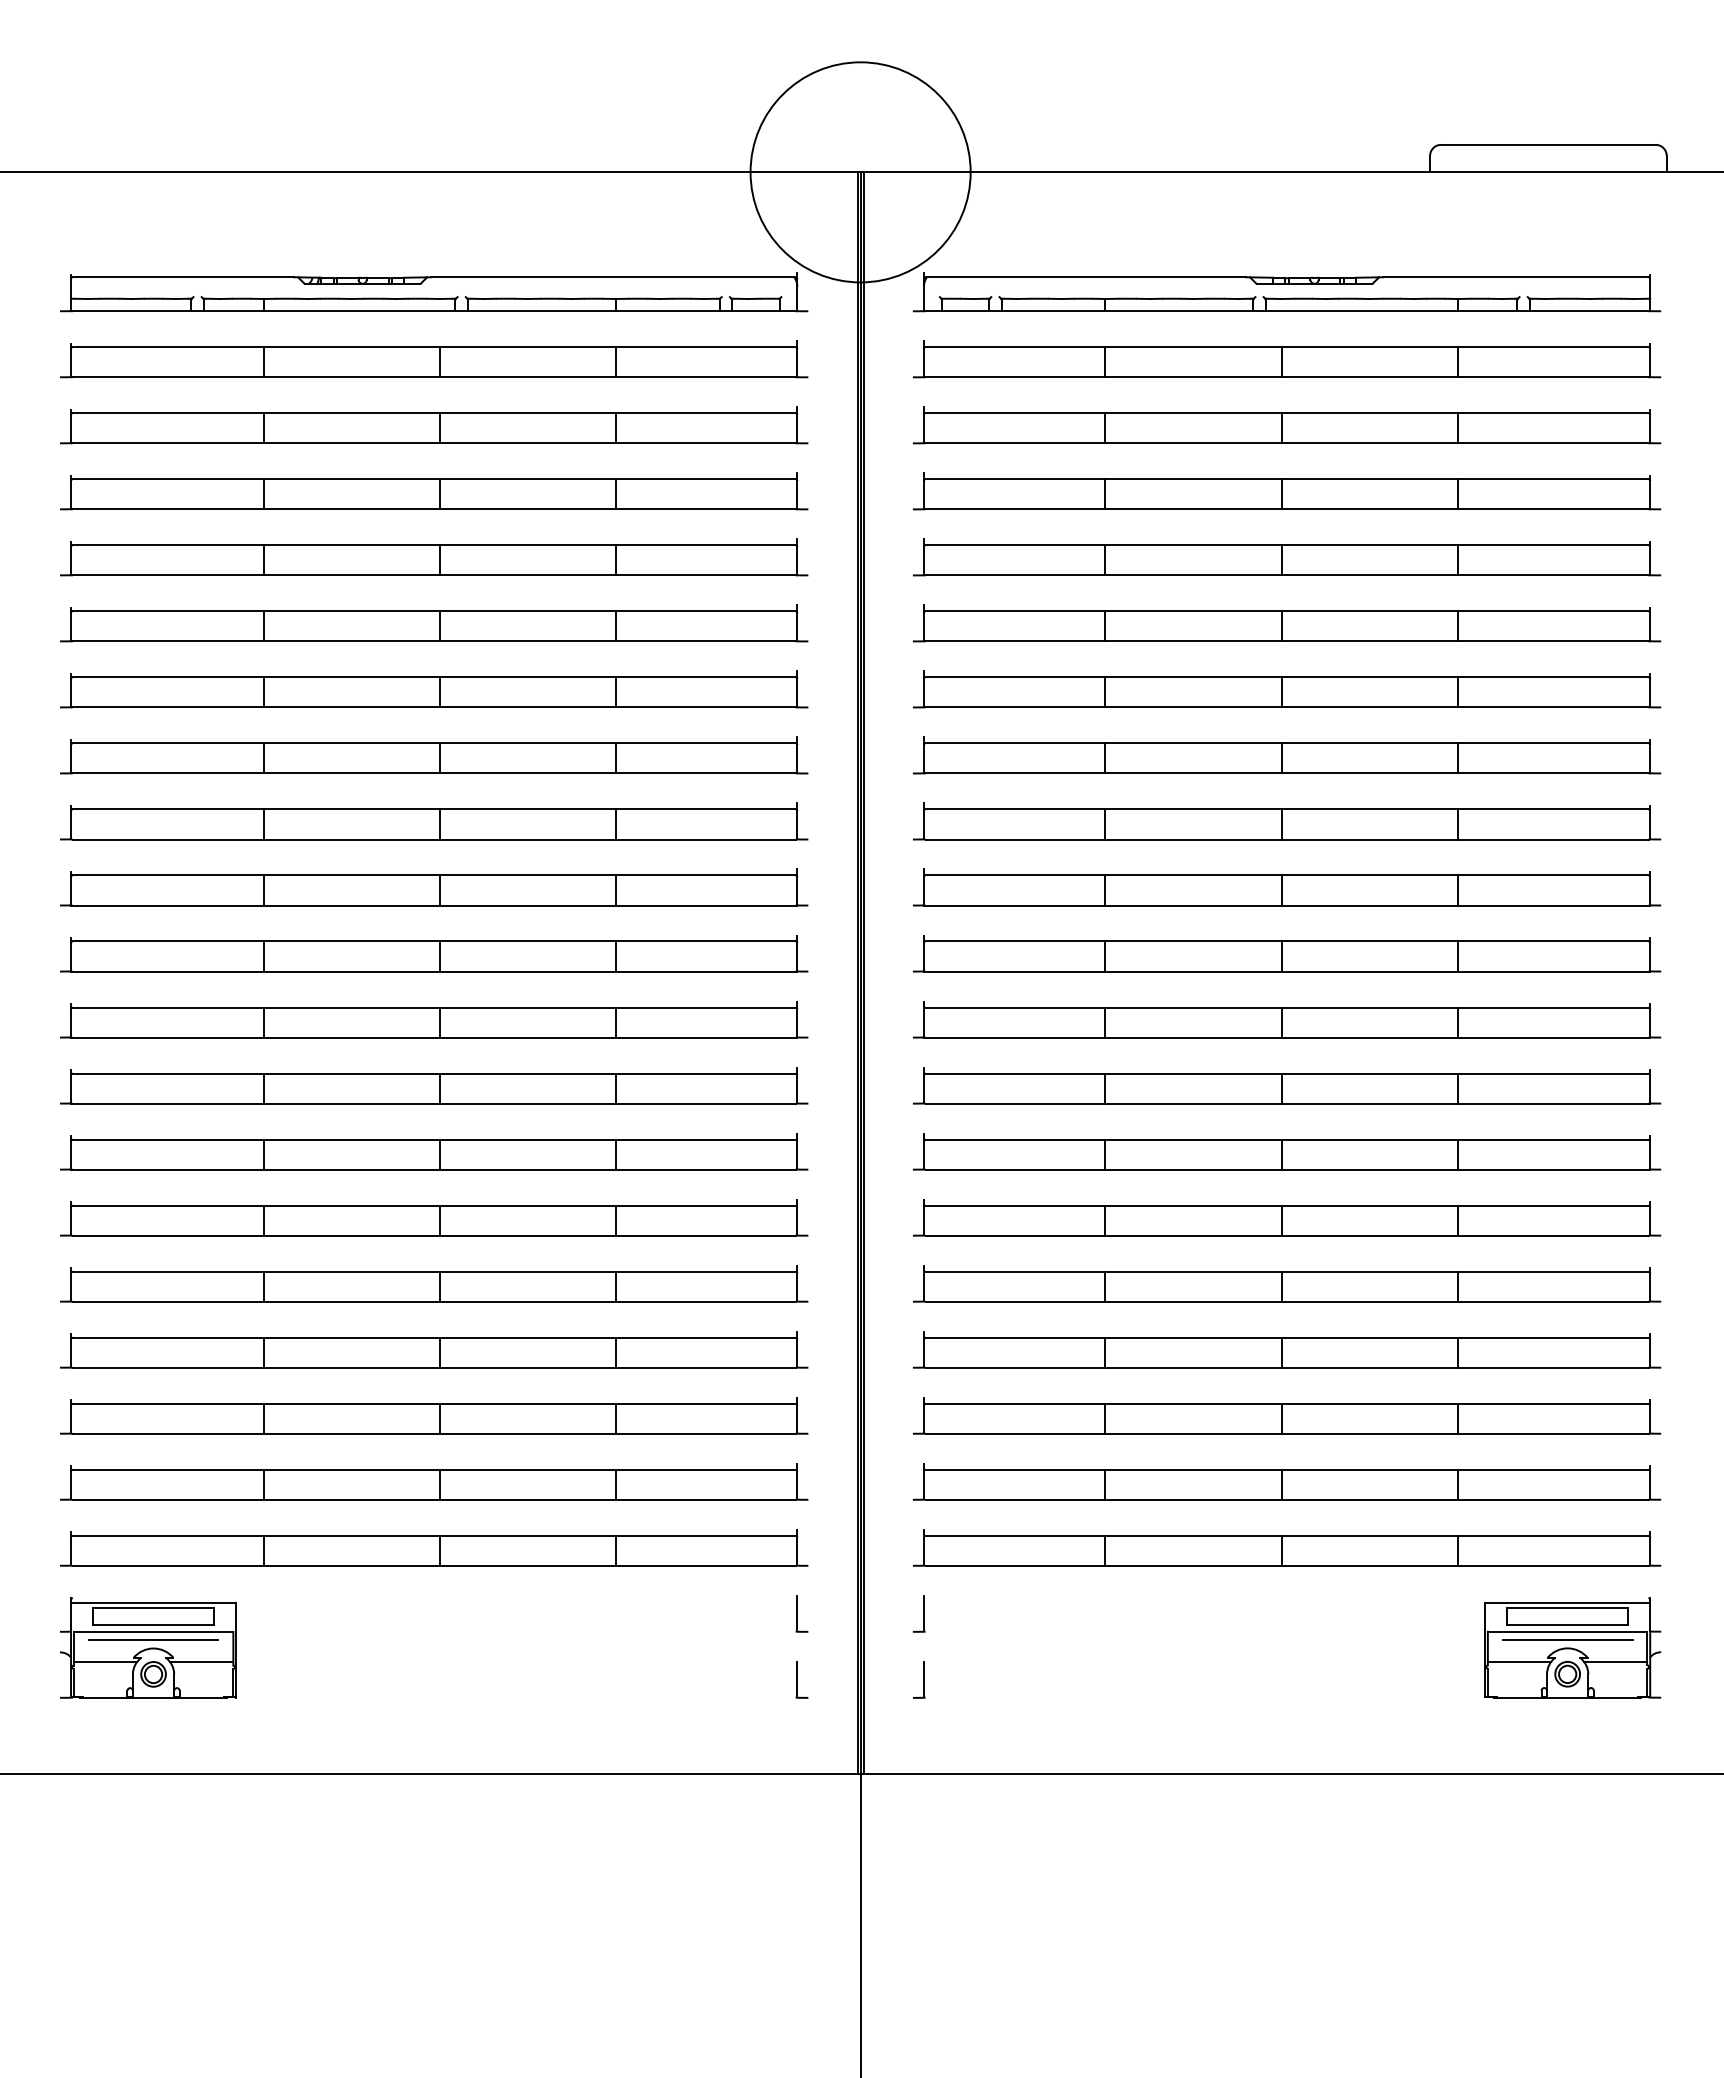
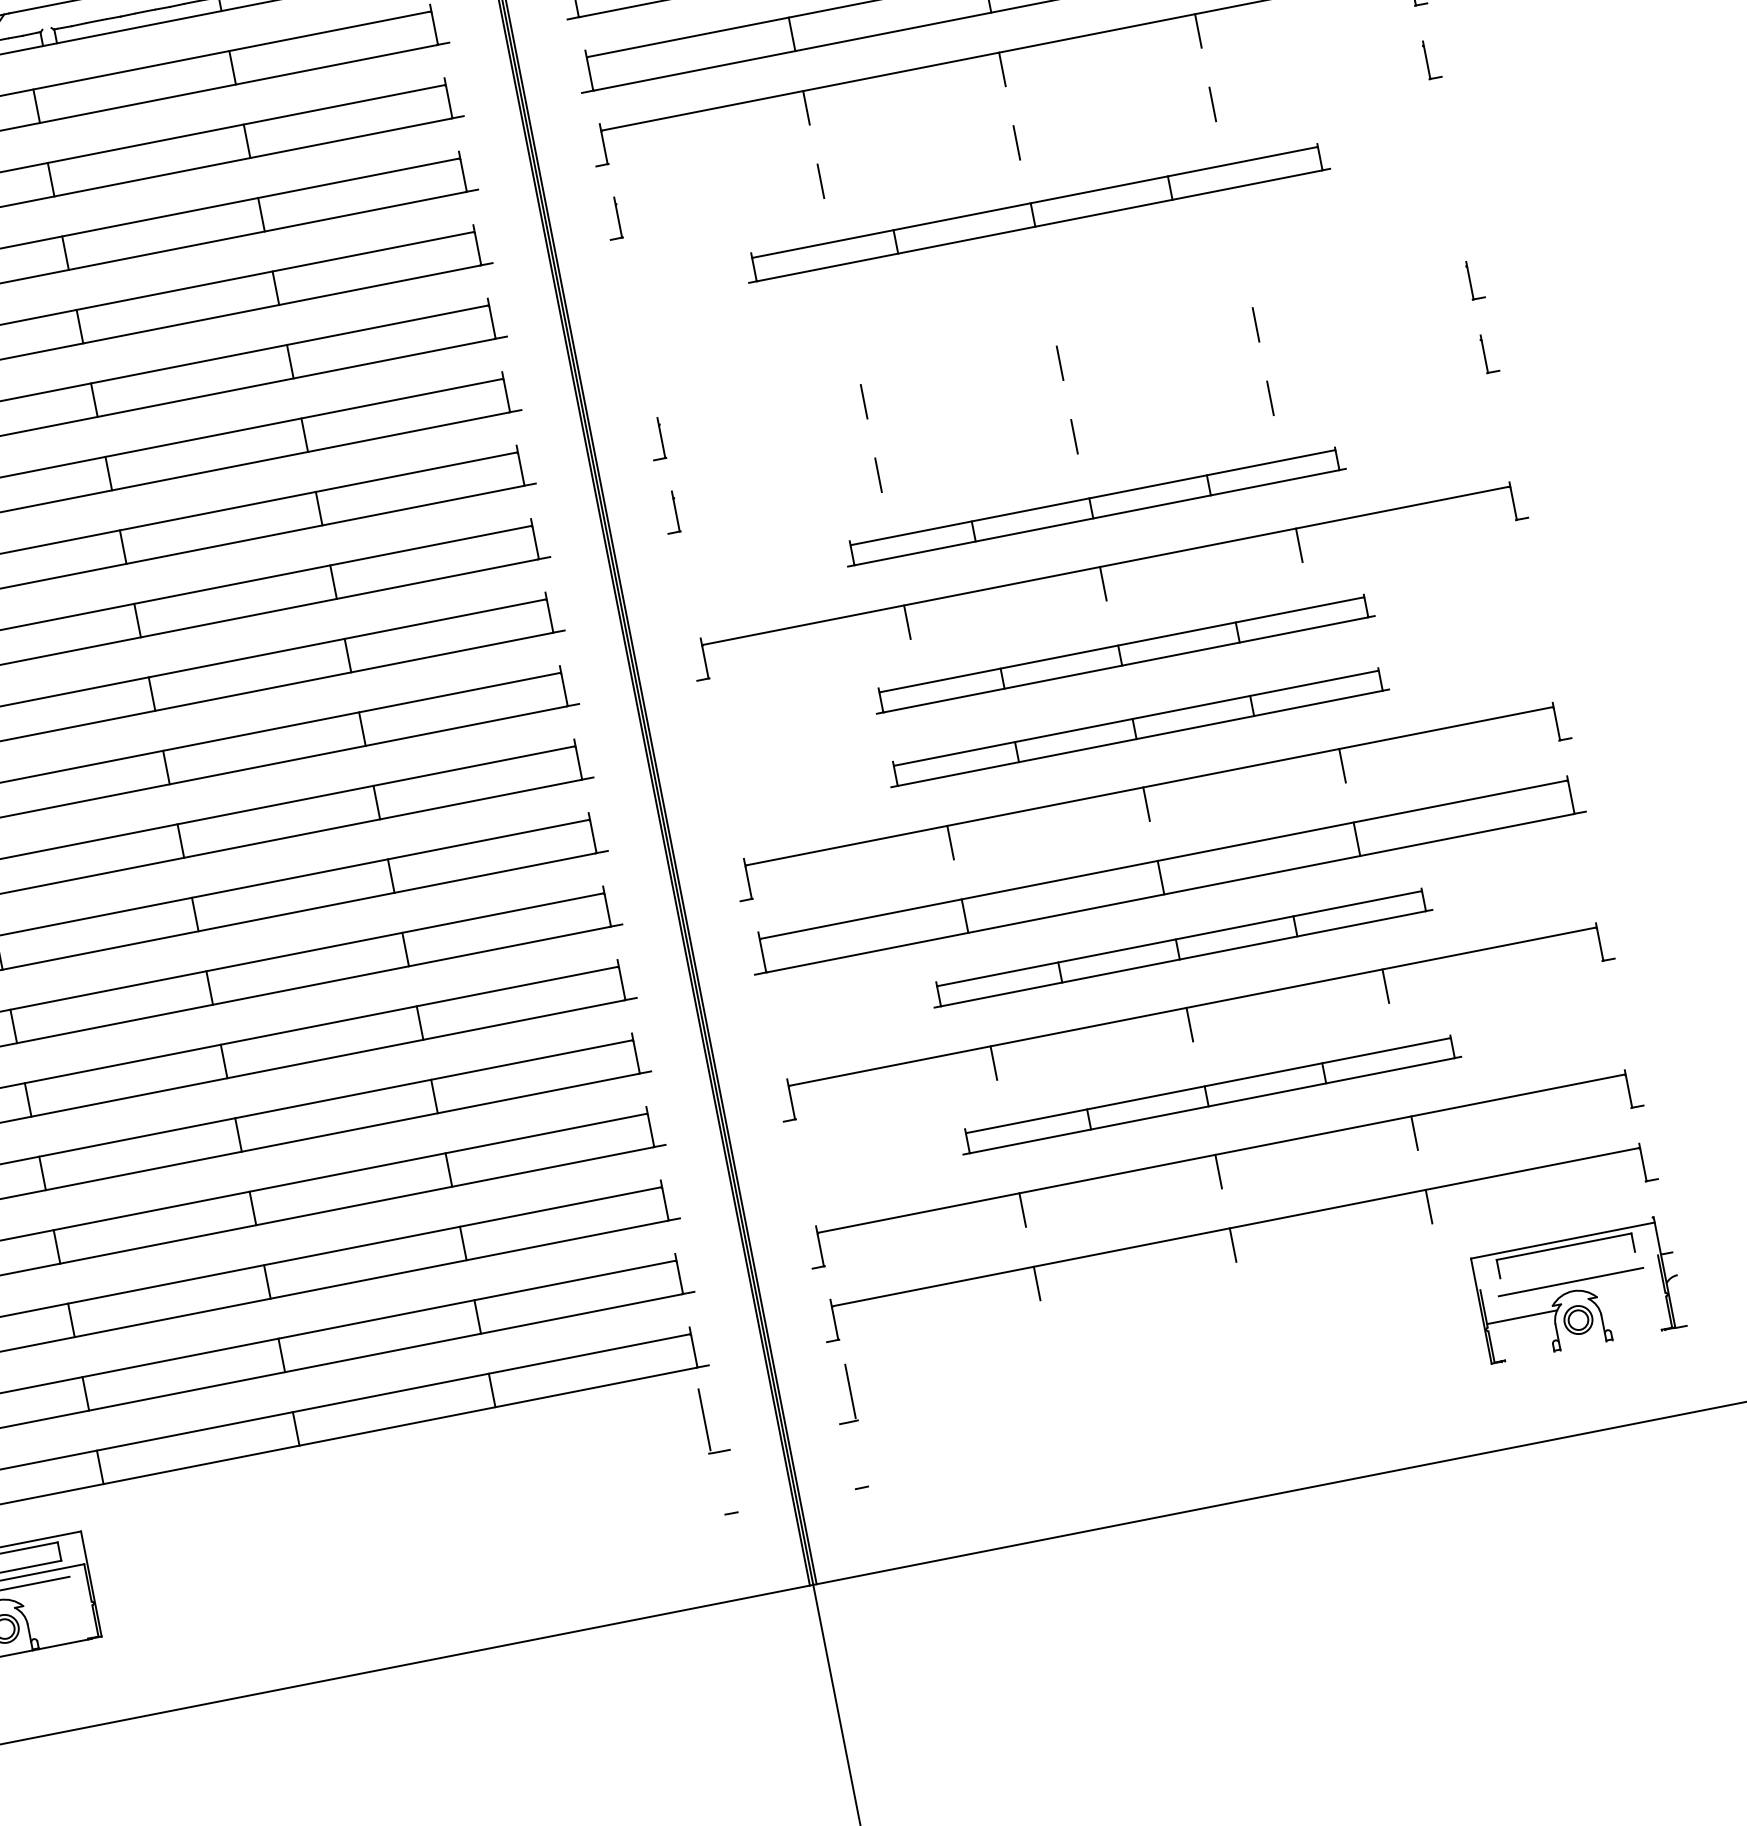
line: (1286, 509) -> (1011, 85), removed
line: (1286, 545) -> (1019, 125), removed
line: (1286, 575) -> (1025, 158), removed
part: (1287, 623) -> (1037, 211), size x0.7
part: (1287, 689) -> (1051, 285), removed
line: (1286, 743) -> (1062, 345), removed
line: (1286, 773) -> (1068, 378), removed
line: (1286, 809) -> (1076, 419), removed
line: (1286, 839) -> (1083, 452), removed
part: (1287, 887) -> (1094, 505), size x0.6
line: (1286, 971) -> (1112, 599), removed
part: (1287, 1019) -> (1123, 652), size x0.6
part: (1287, 1085) -> (1138, 726), size x0.6
line: (1286, 1169) -> (1155, 819), removed
part: (1287, 1283) -> (1181, 946), size x0.6
line: (1286, 1367) -> (1198, 1040), removed
part: (1287, 1415) -> (1210, 1093), size x0.6
line: (1286, 1499) -> (1227, 1186), removed
line: (1286, 1565) -> (1241, 1260), removed
part: (801, 1613) -> (712, 1419), size x1.6
part: (919, 1613) -> (843, 1393), size x1.4
line: (1567, 1624) -> (1567, 1264), removed
line: (1567, 1631) -> (1568, 1272), removed
line: (201, 1662) -> (55, 1605), removed
line: (1615, 1662) -> (1629, 1296), removed
line: (797, 1678) -> (722, 1492), removed
line: (923, 1678) -> (862, 1465), removed
line: (1567, 1697) -> (1583, 1345), removed

